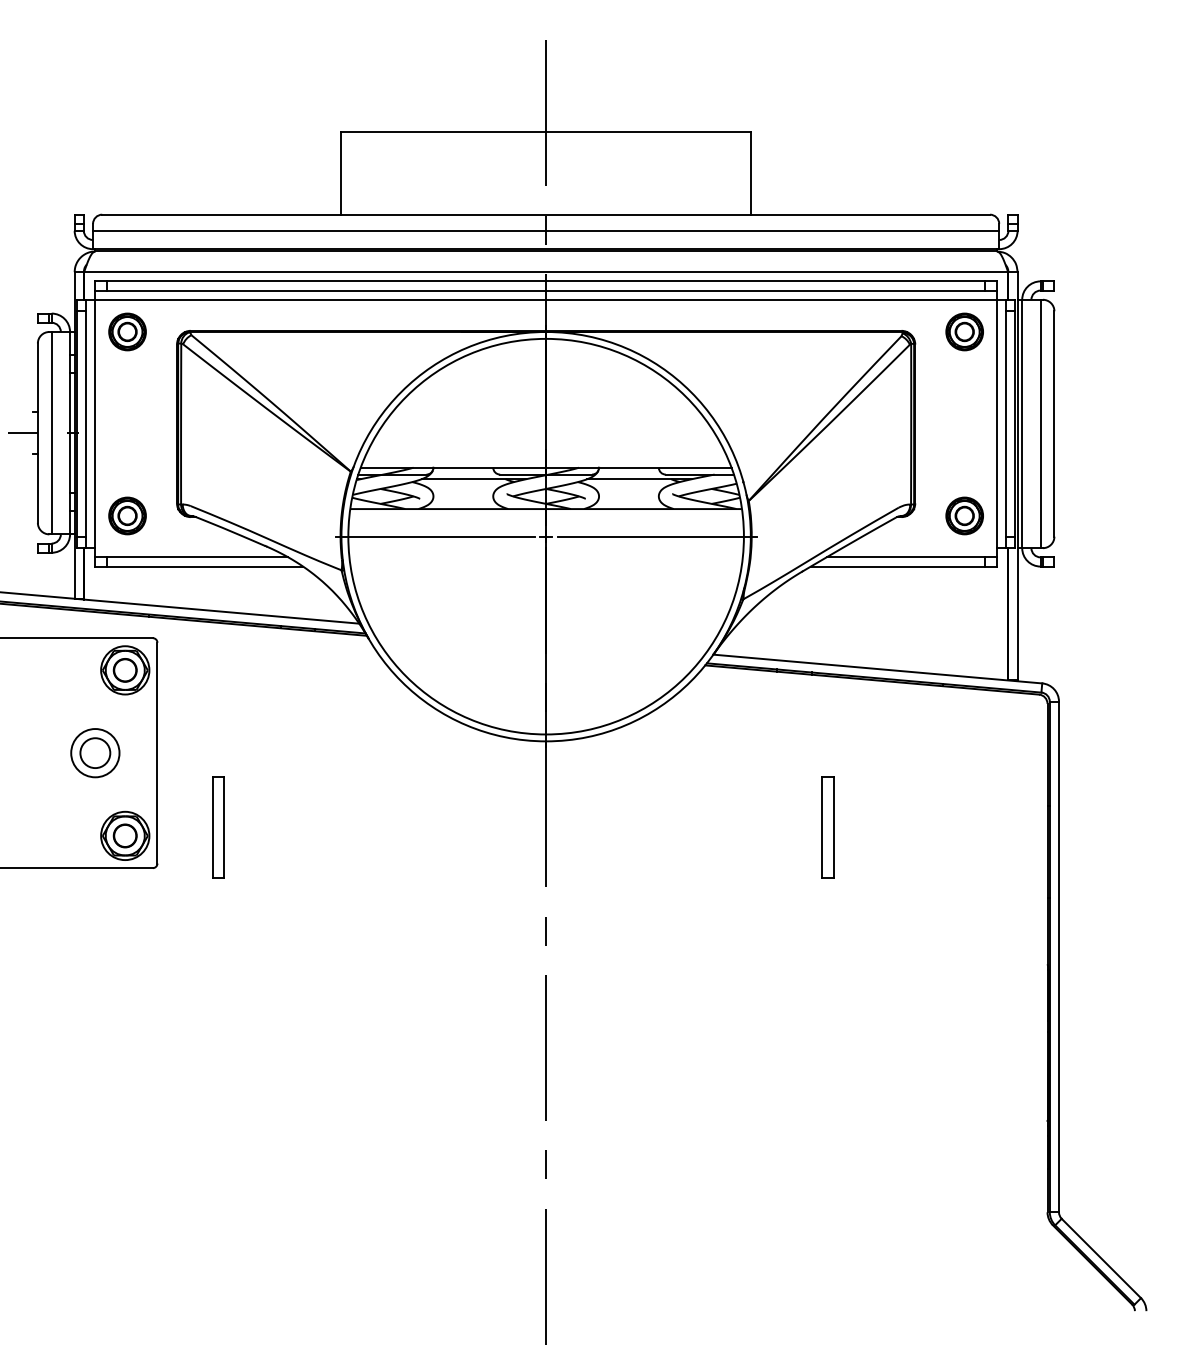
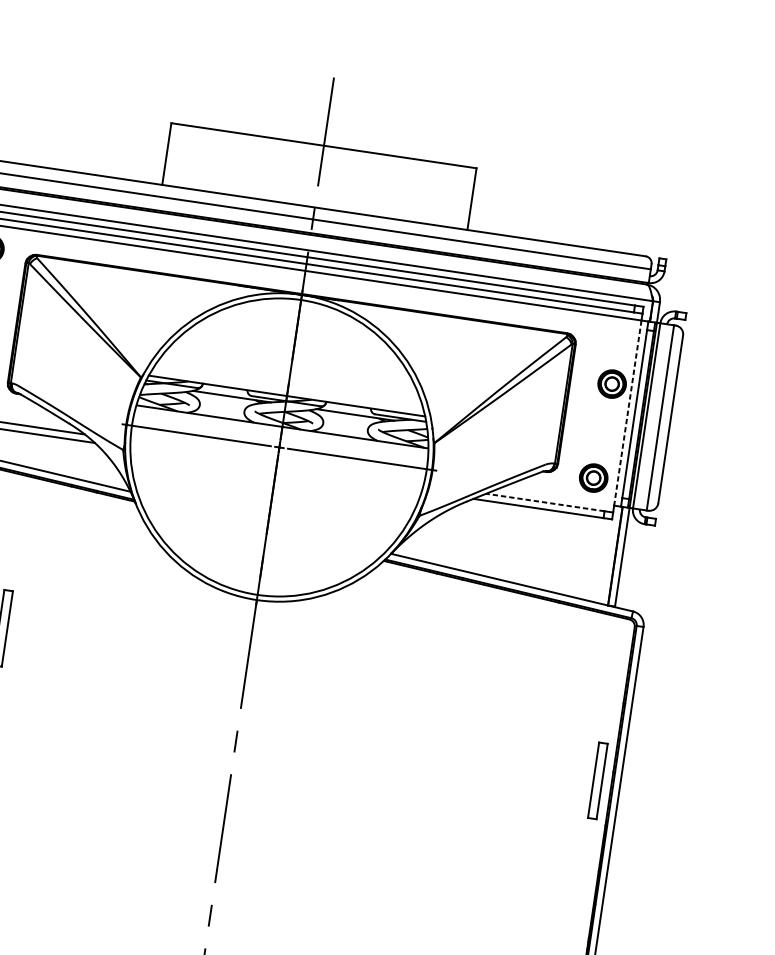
part: (964, 331) -> (612, 383), moved
line: (996, 424) -> (627, 413), solid -> dashed
line: (905, 557) -> (545, 502), solid -> dashed
part: (827, 827) -> (597, 780), moved

